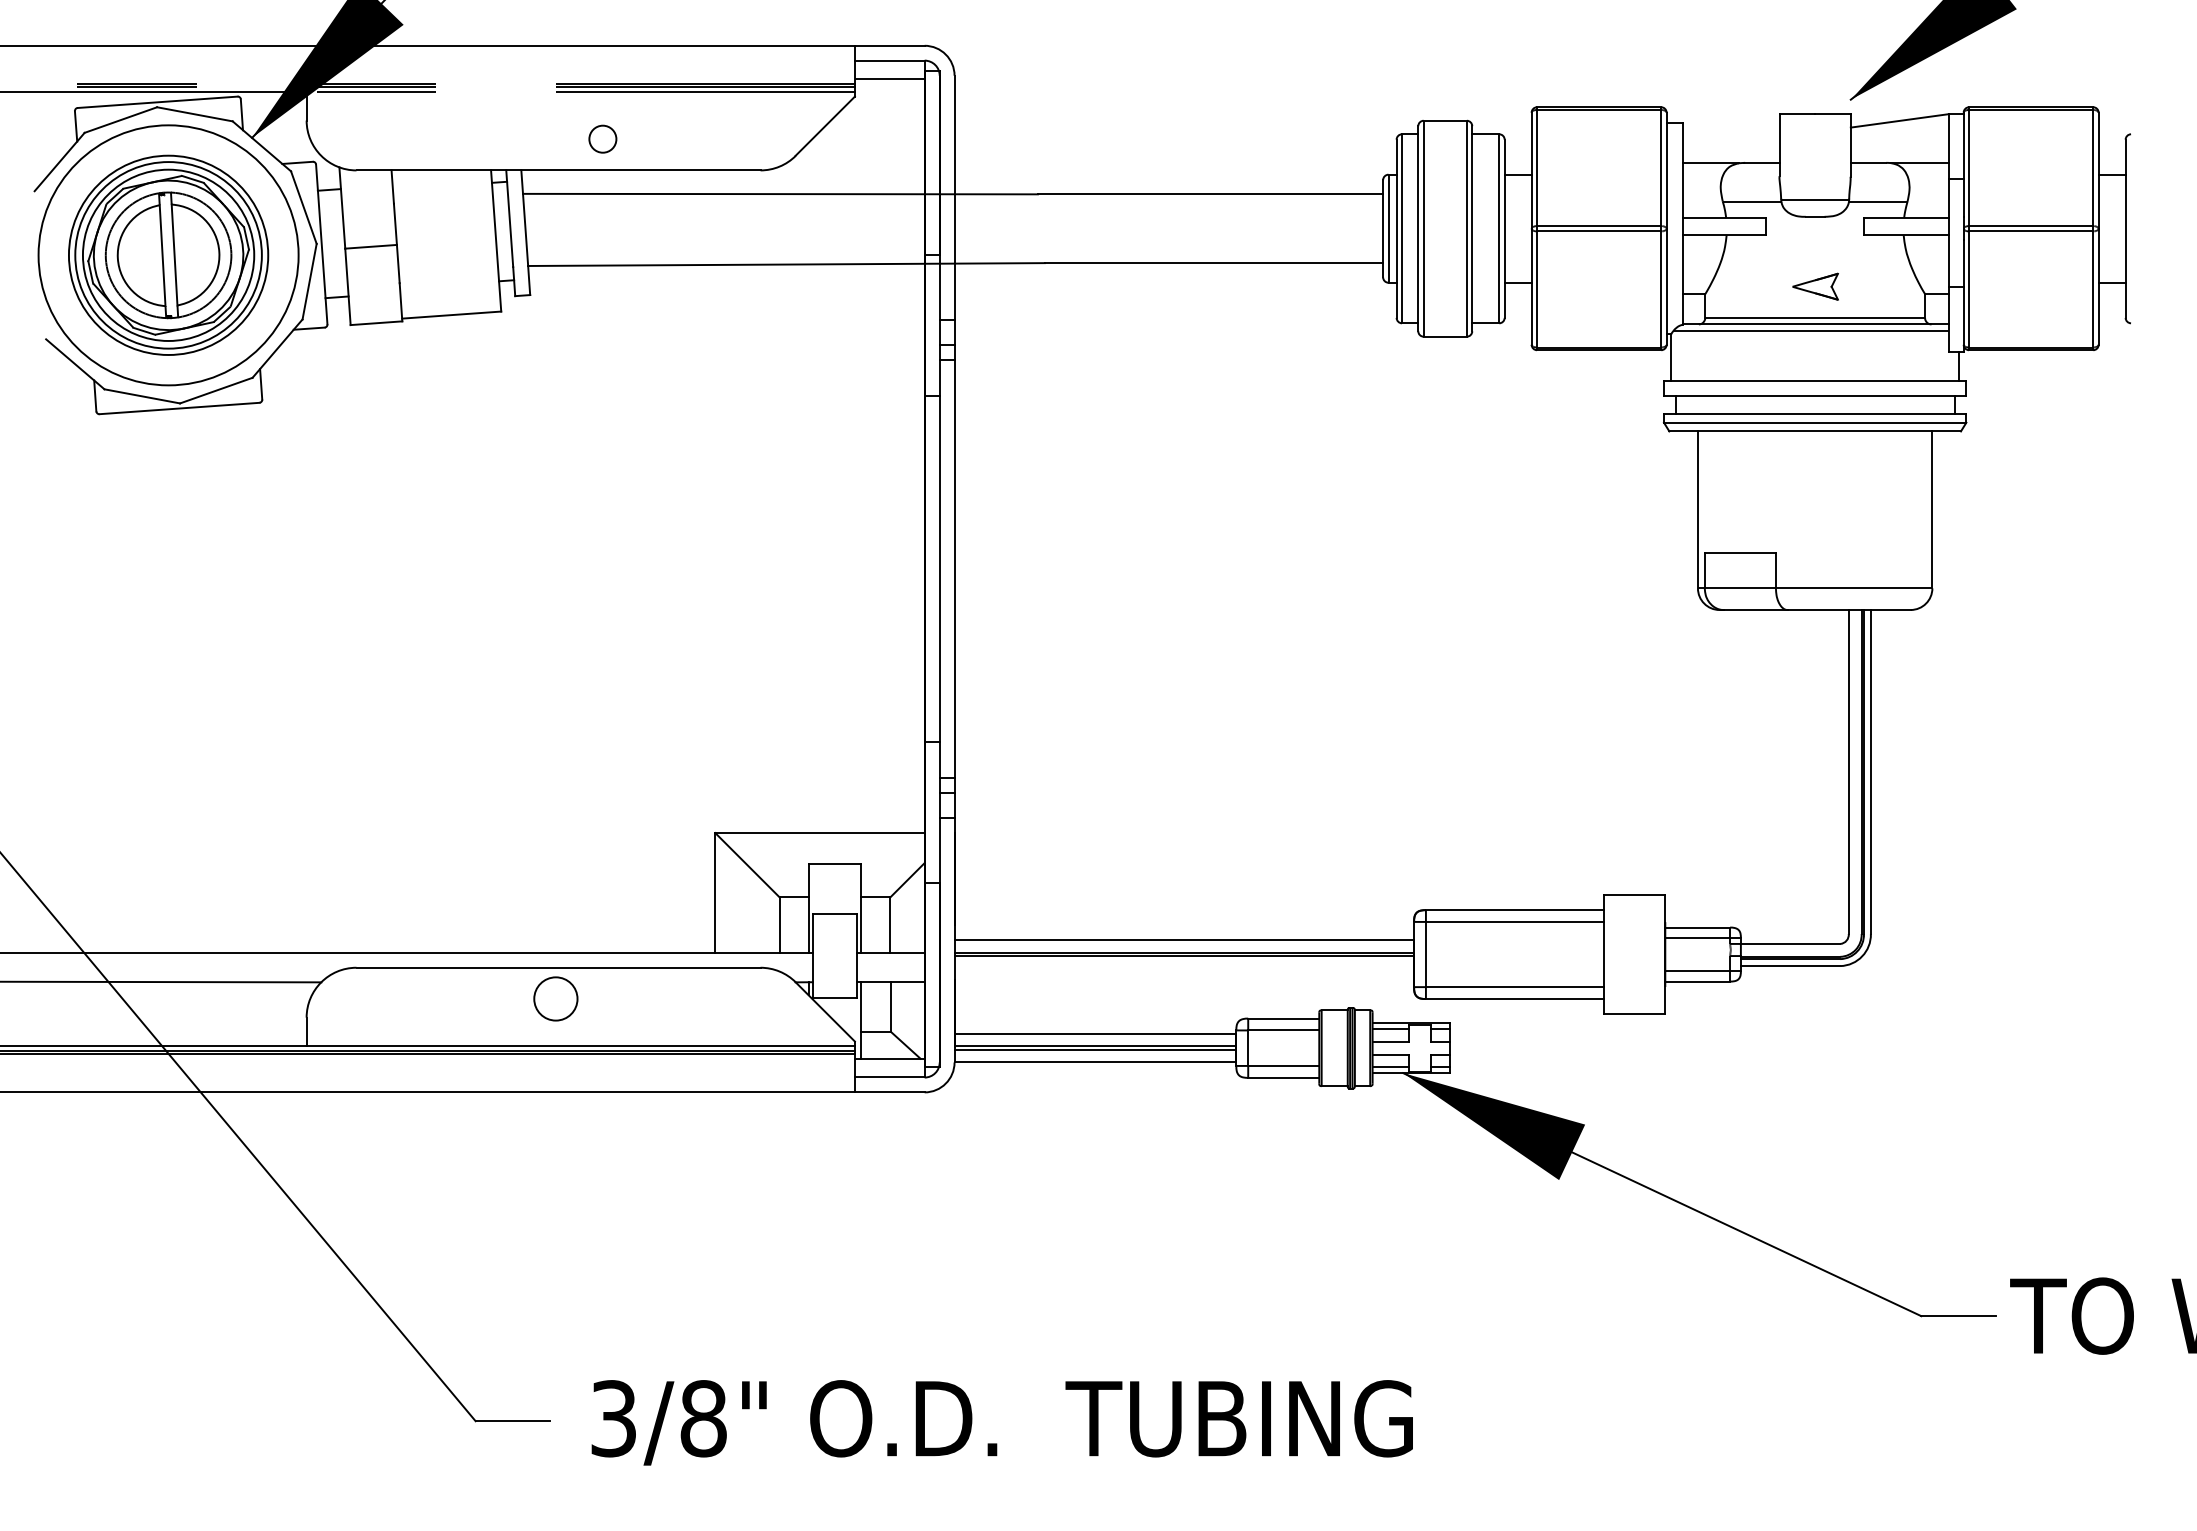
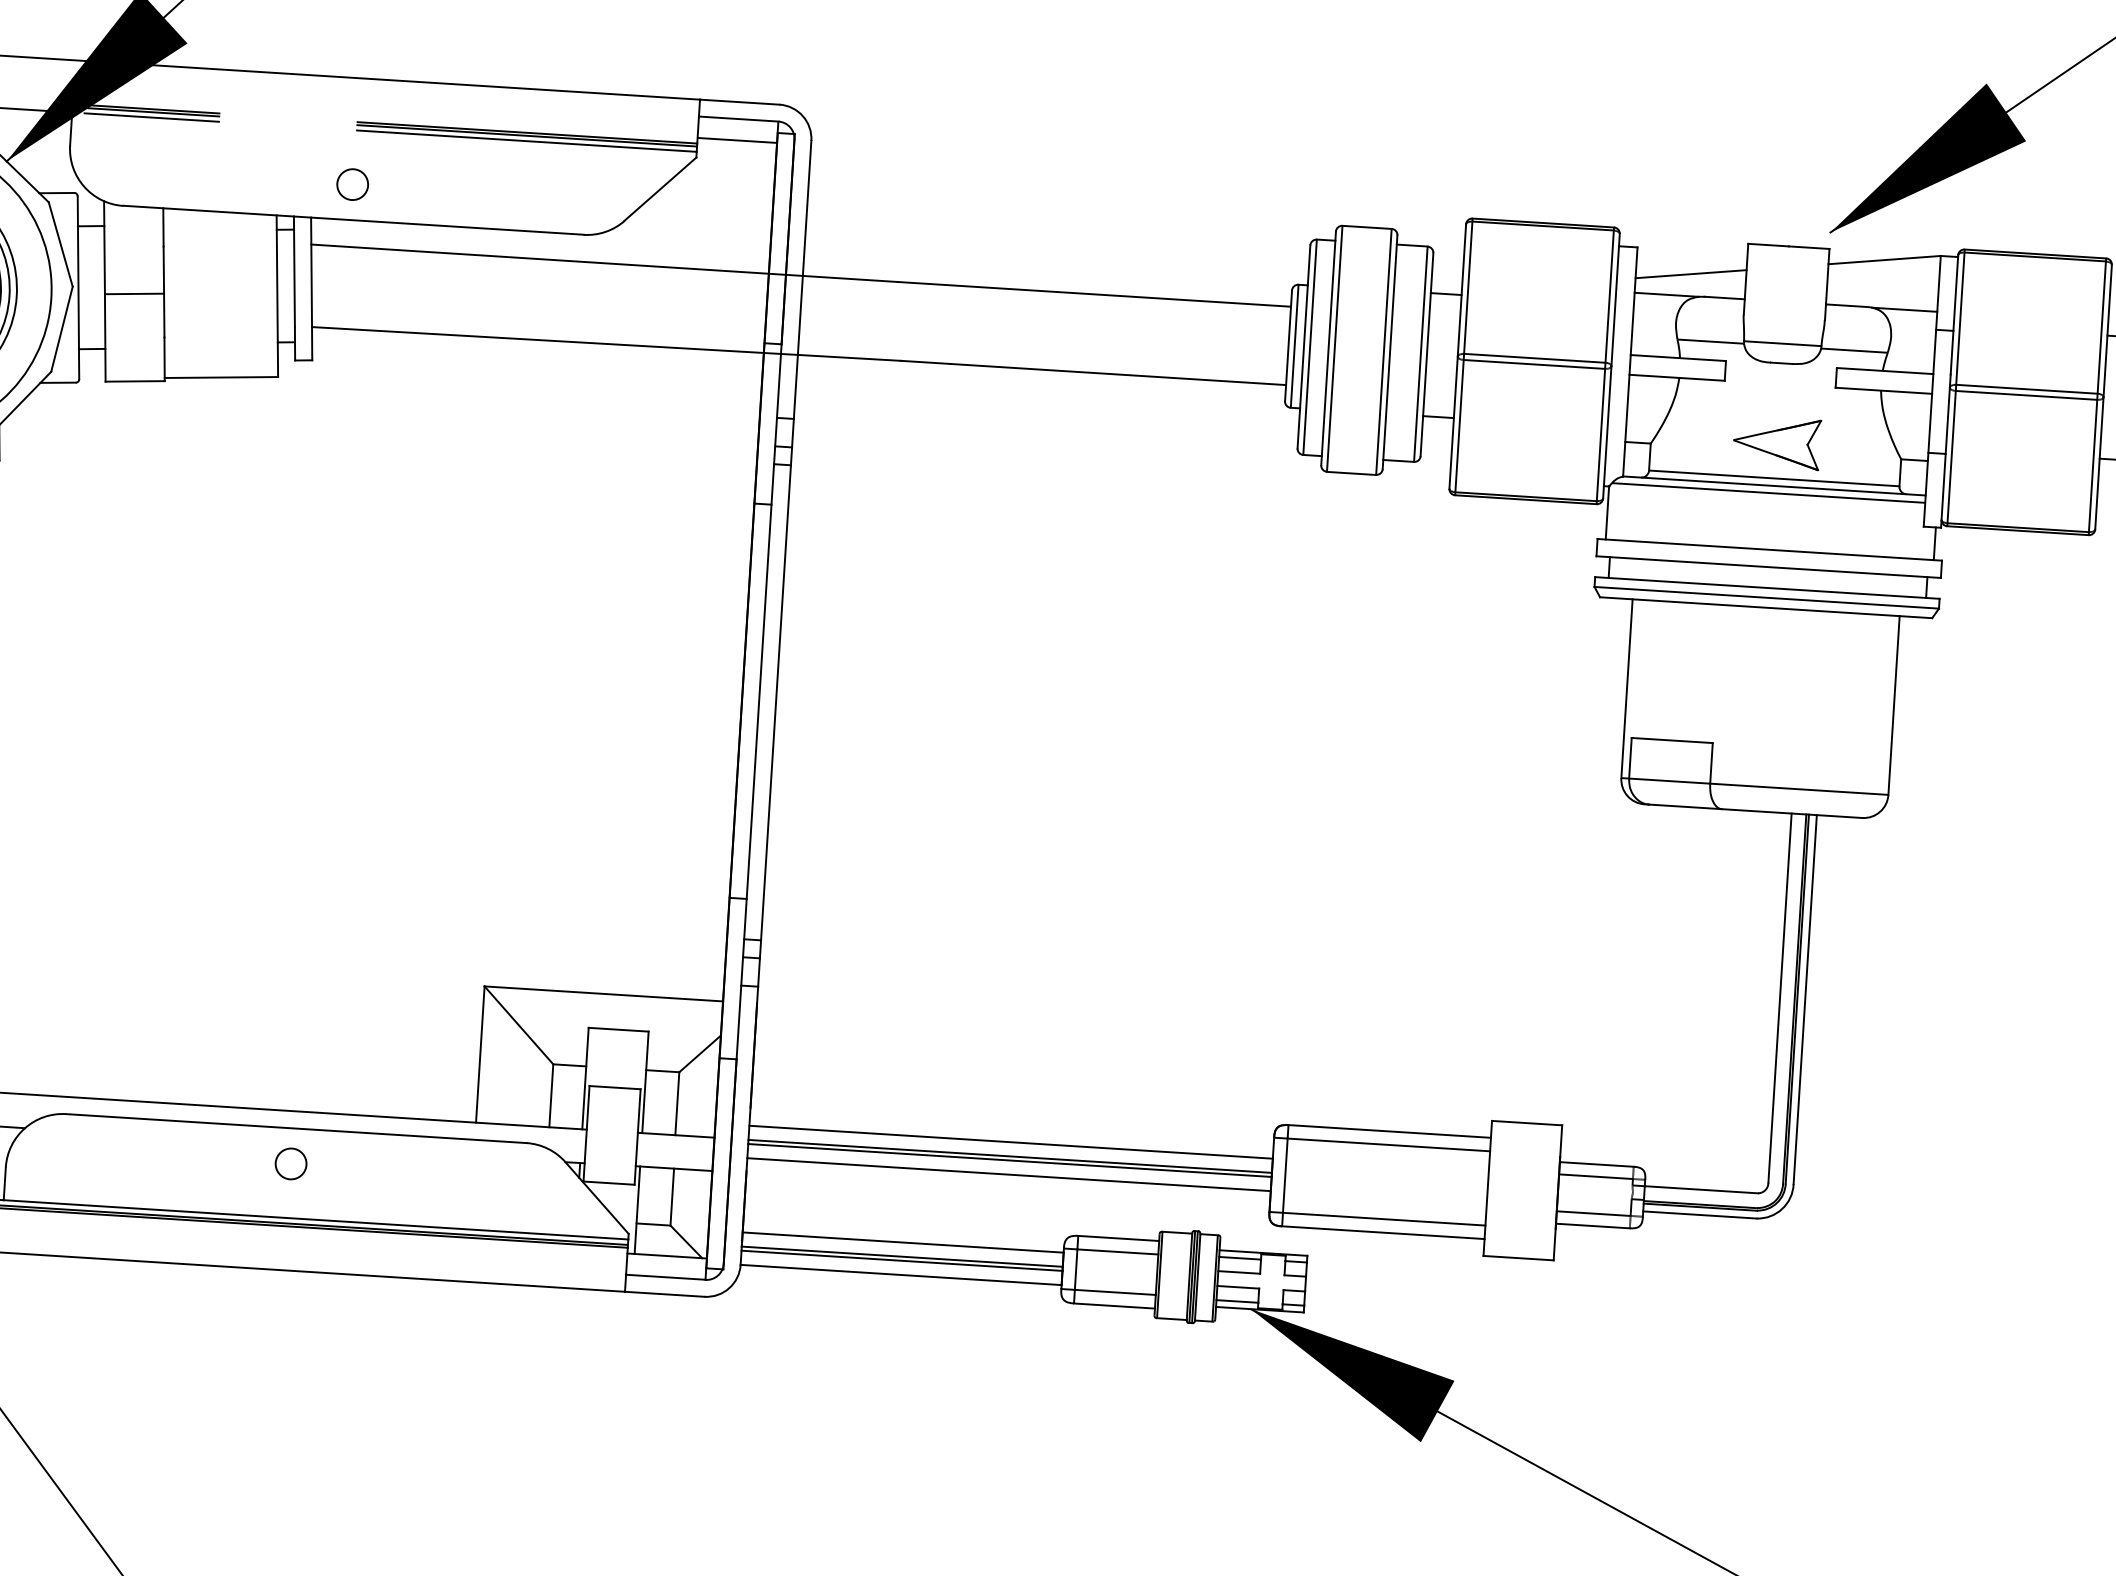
circle: (602, 138) -> (352, 183), moved
line: (1730, 143) -> (1690, 273), added
part: (1815, 286) -> (1776, 442), size x1.67
line: (1184, 968) -> (1009, 1174), added
circle: (555, 998) -> (290, 1163), size x0.62

